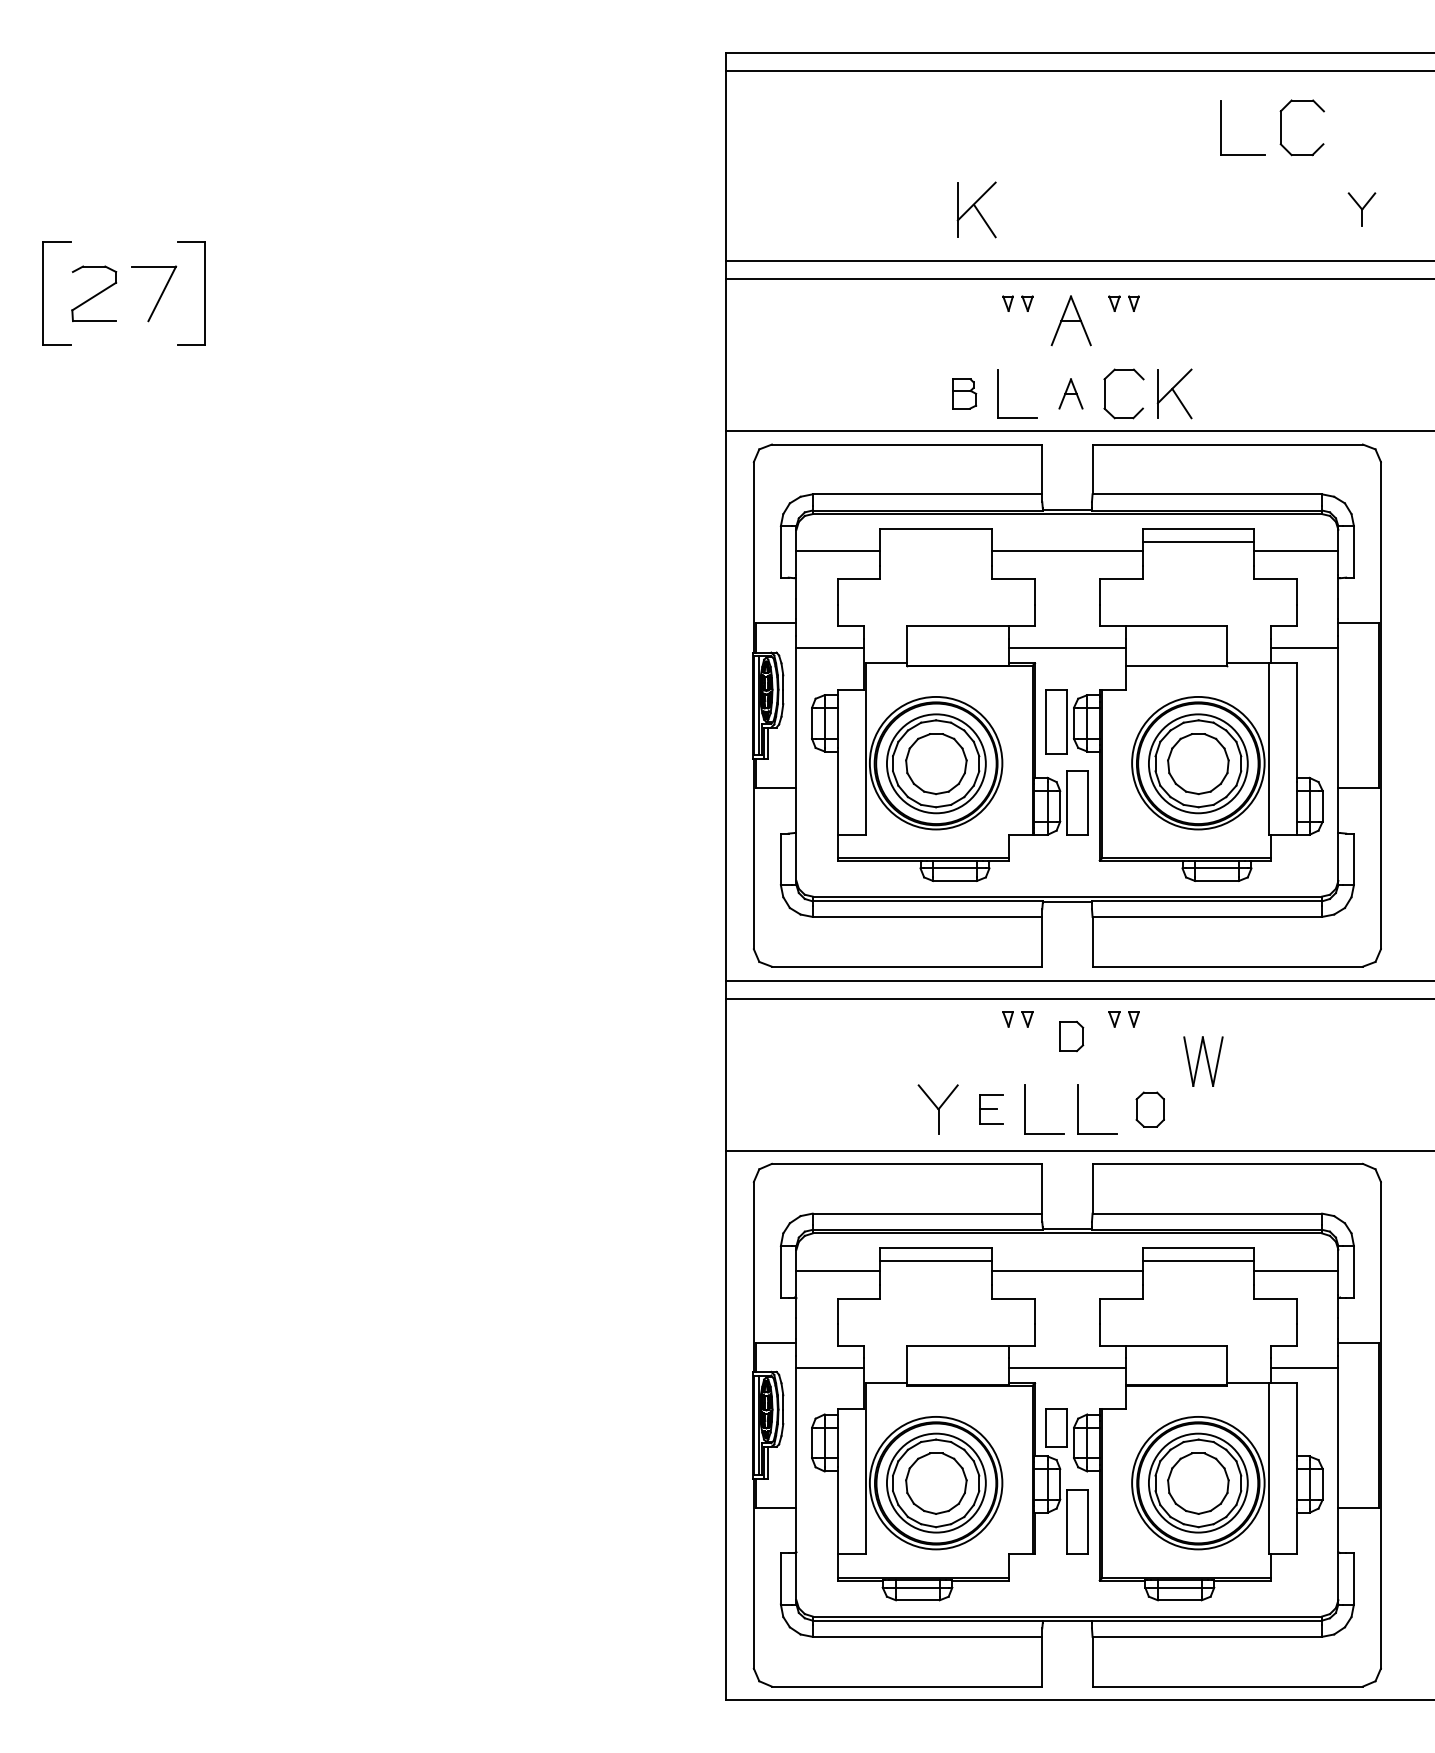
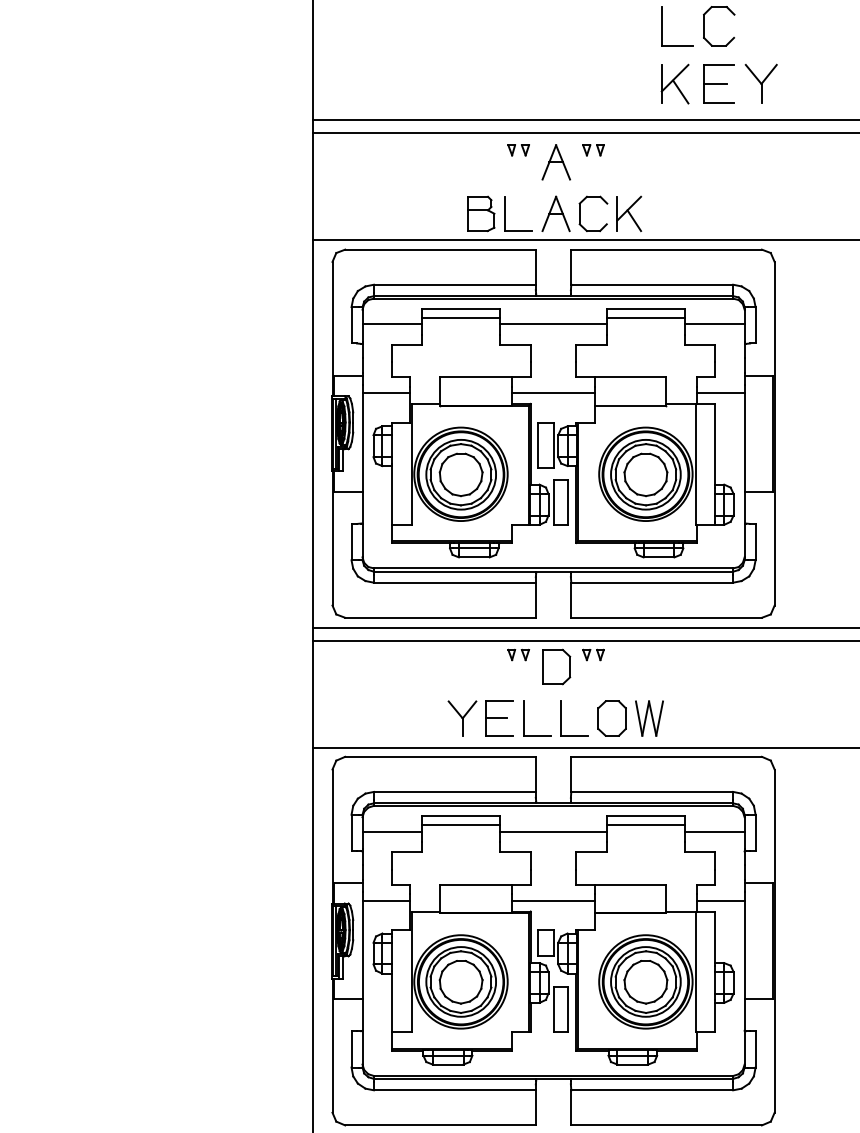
part: (976, 209) -> (674, 83), moved
part: (1302, 209) -> (719, 83), added
part: (1361, 209) -> (760, 83), size x1.67
part: (964, 393) -> (481, 213), size x1.67
part: (1070, 393) -> (555, 213), size x1.67
line: (935, 541) -> (460, 317), added
part: (1071, 1036) -> (556, 667), size x1.67
part: (1203, 1061) -> (649, 718), moved
part: (990, 1109) -> (499, 718), size x1.67
part: (1149, 1109) -> (611, 718), size x1.43

